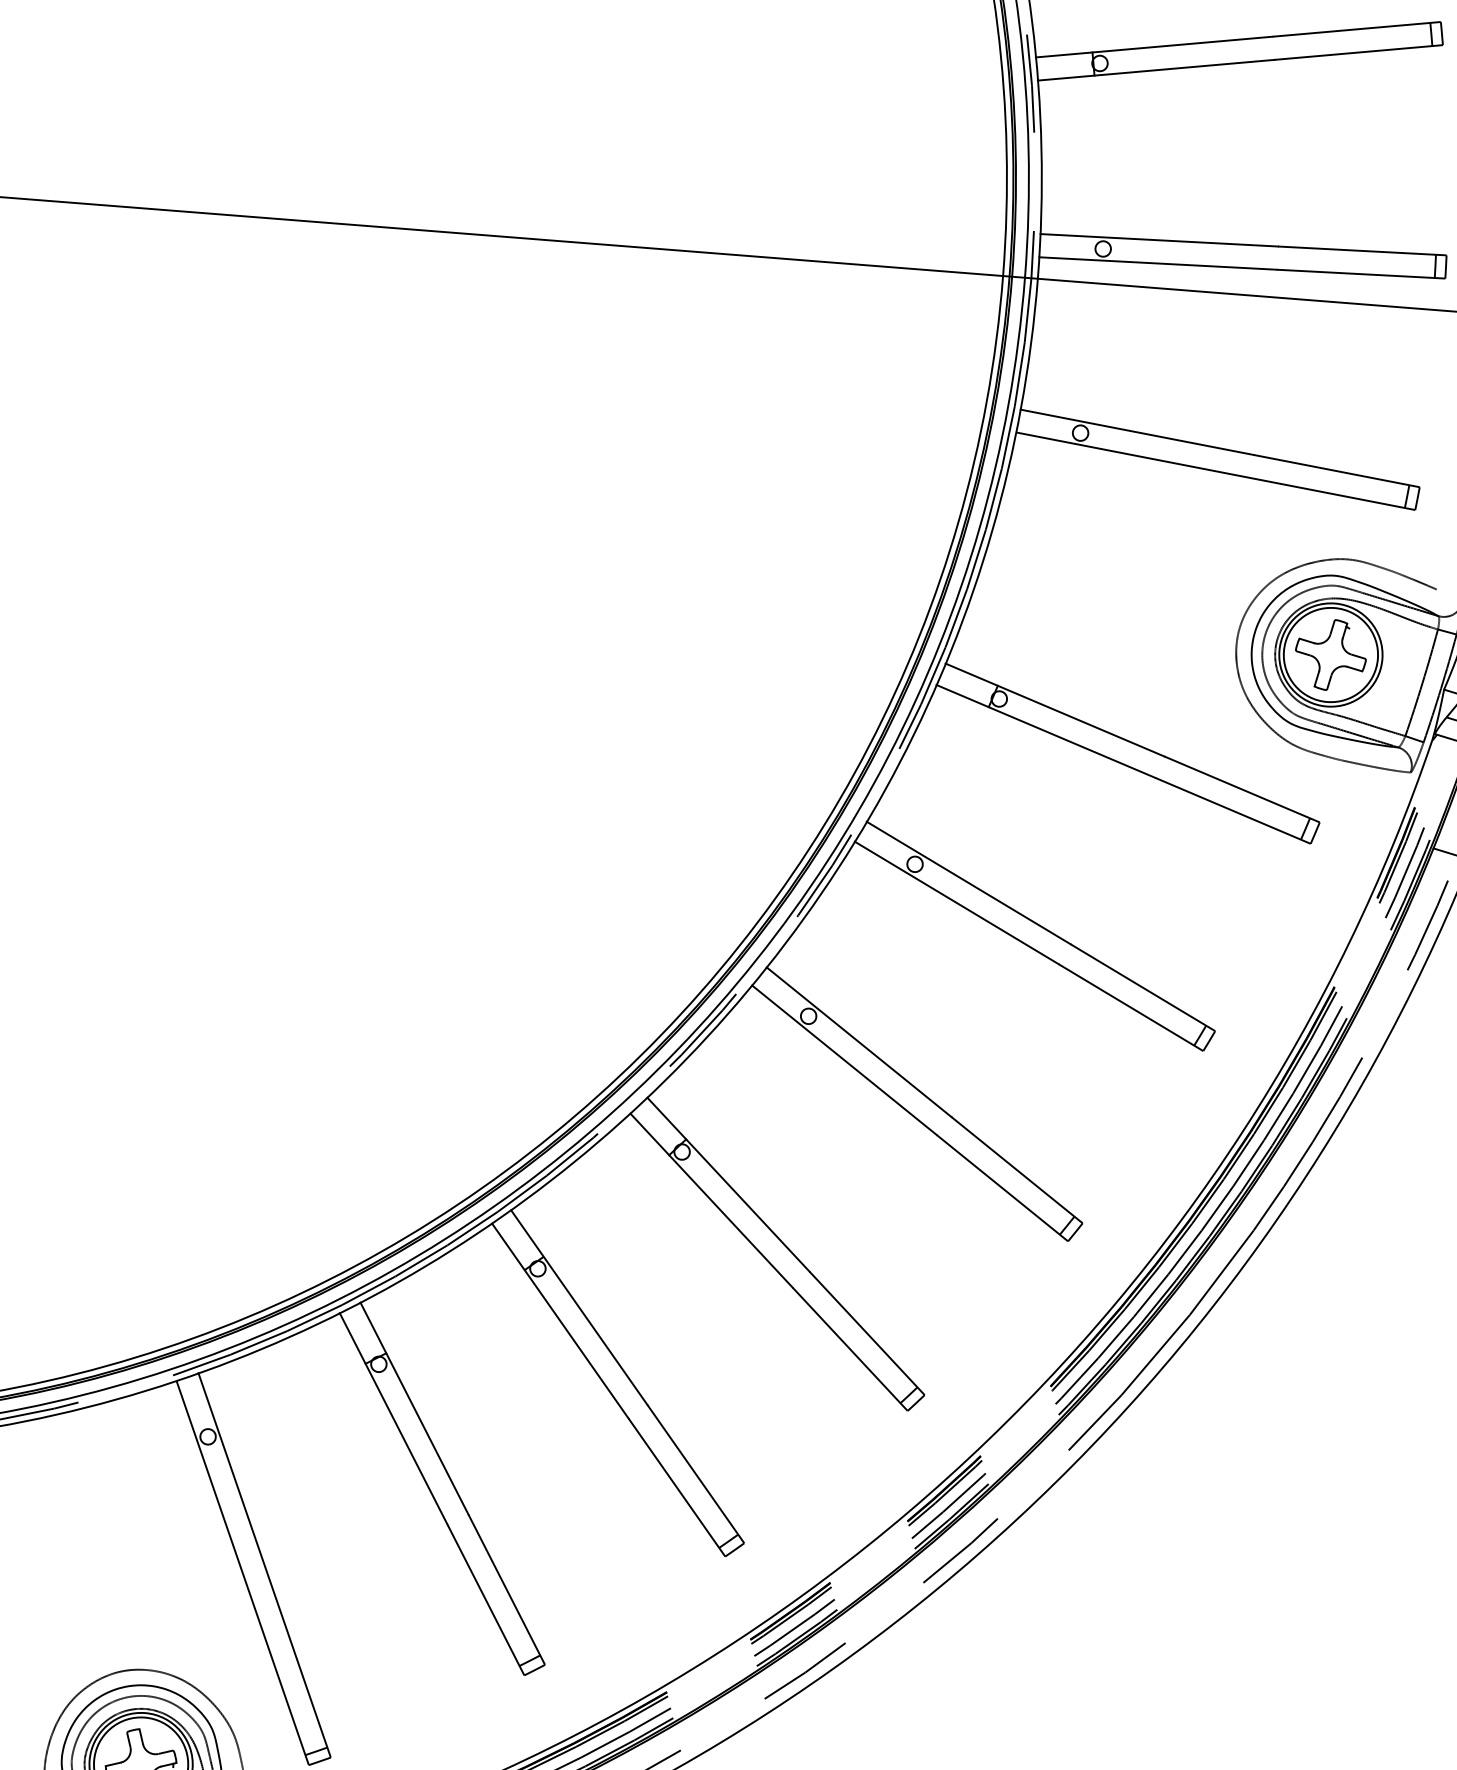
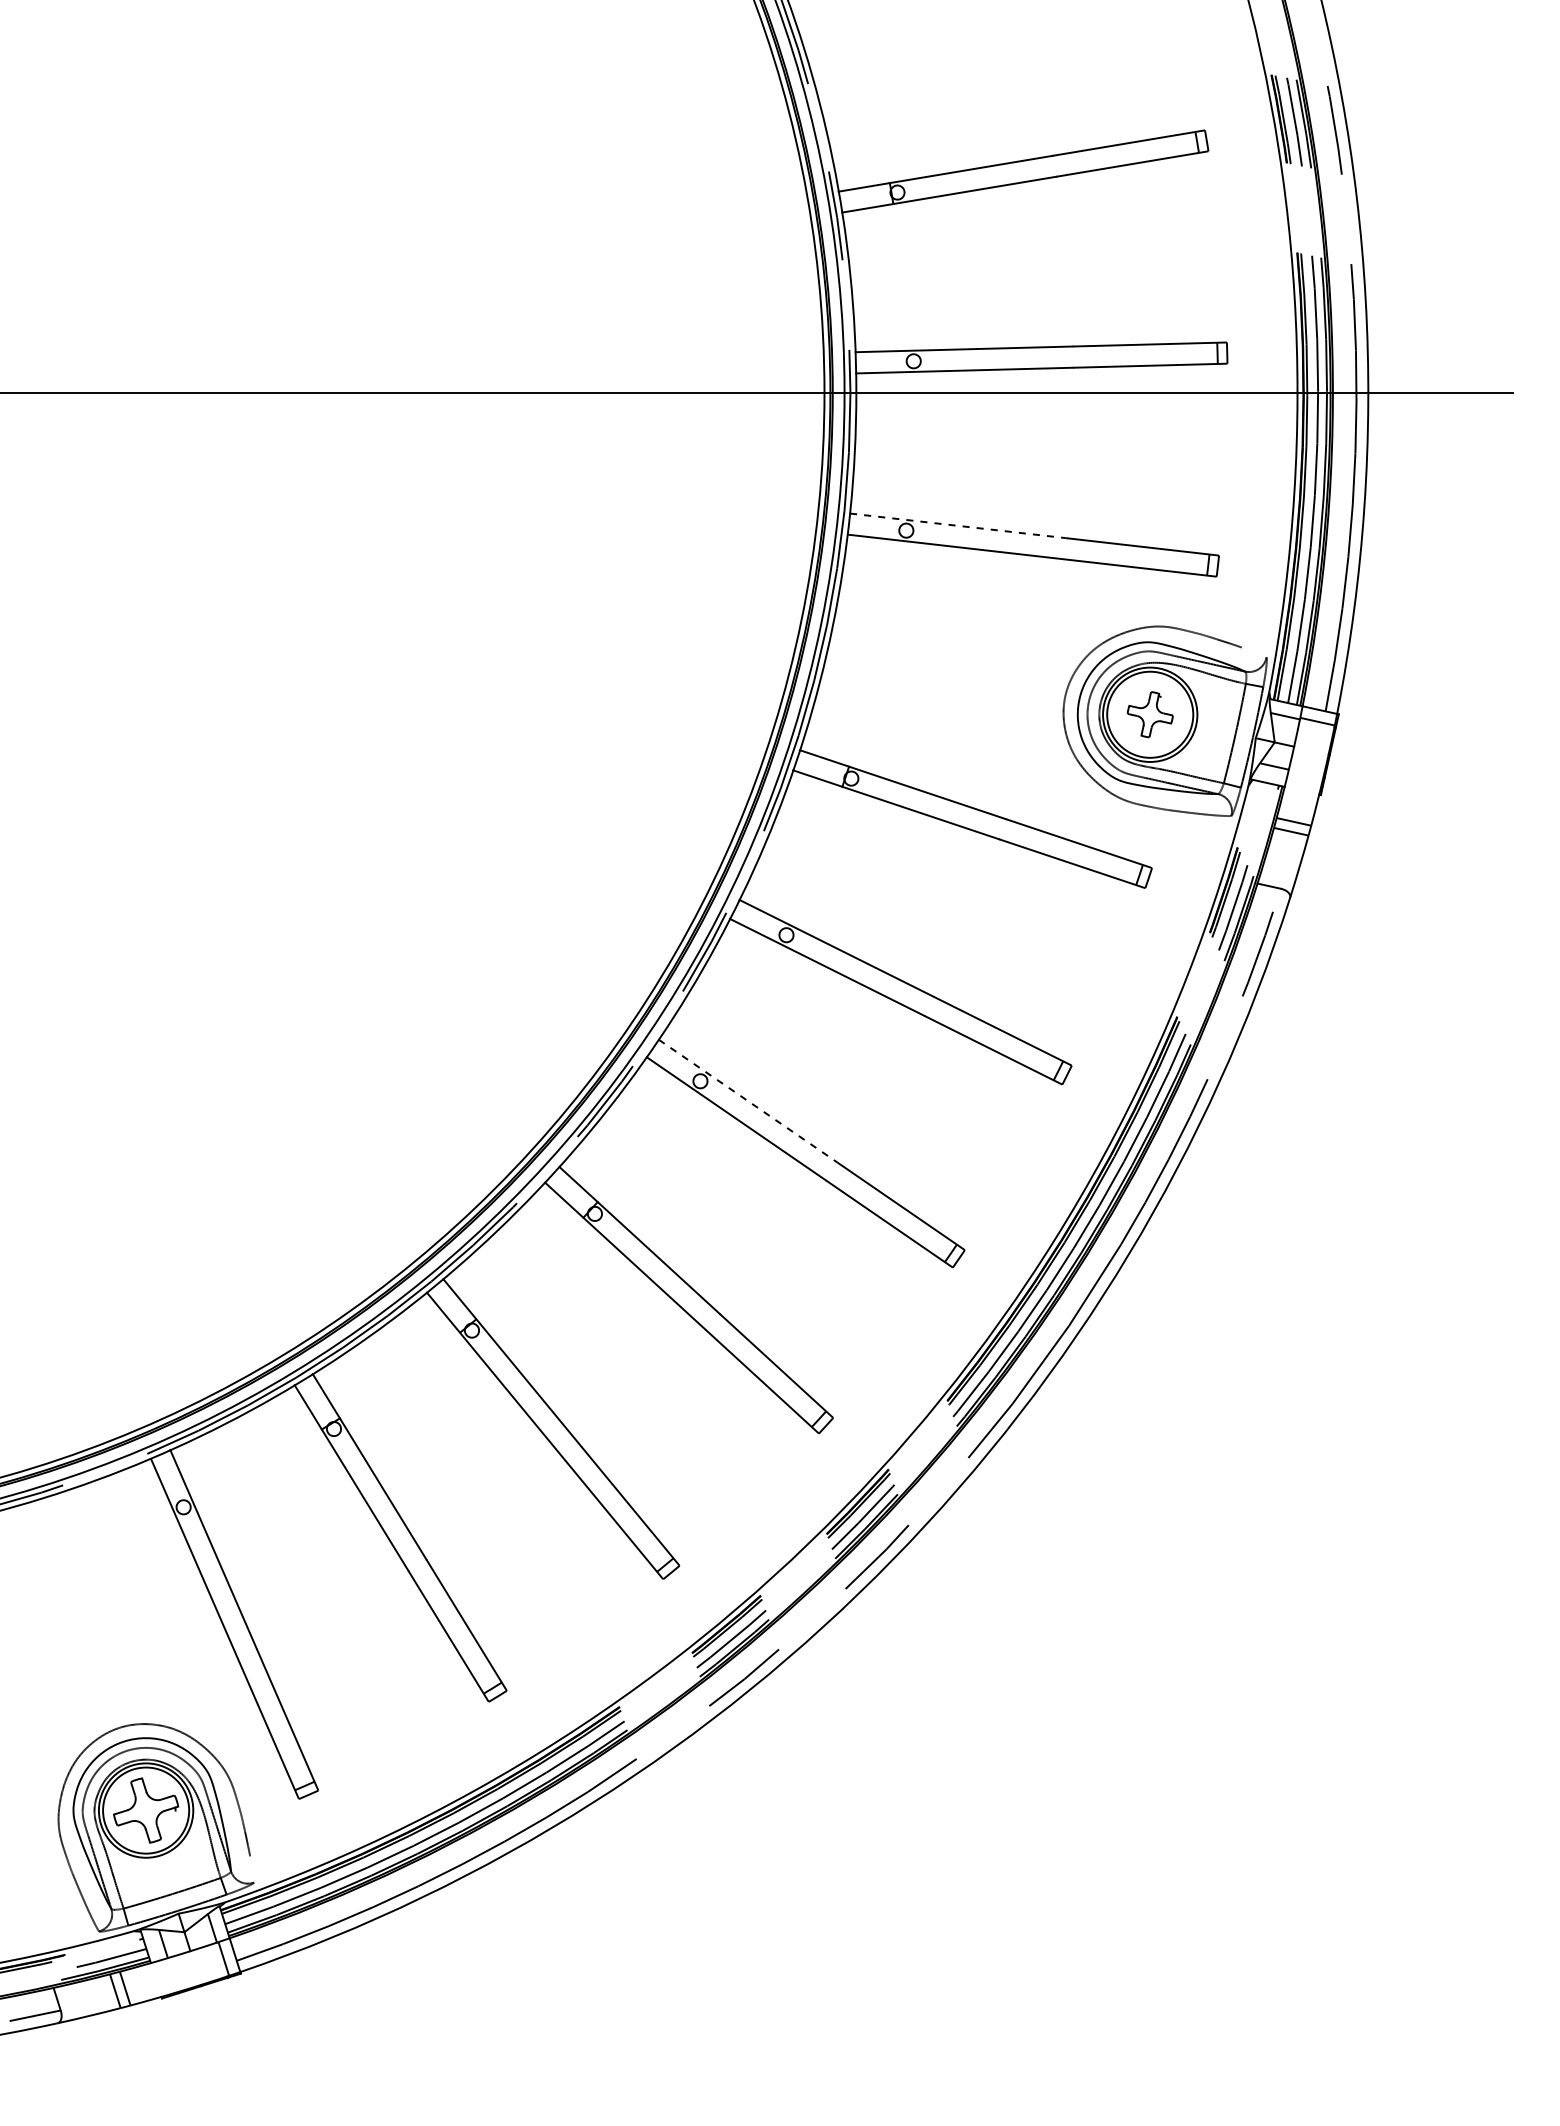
line: (1136, 431) -> (957, 525), solid -> dashed
part: (1331, 654) -> (1150, 714), size x0.7
line: (859, 1042) -> (748, 1101), solid -> dashed

